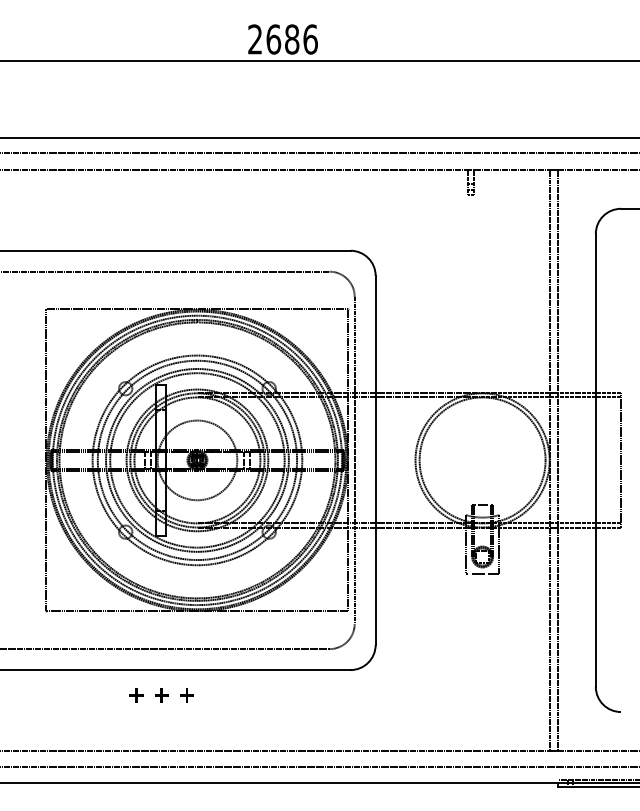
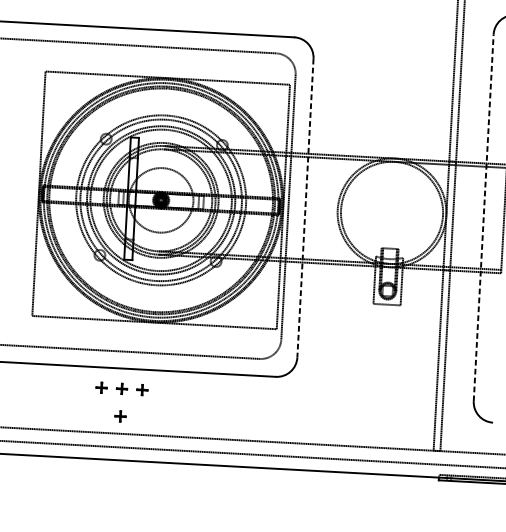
line: (595, 459) -> (483, 217), solid -> dashed
line: (375, 460) -> (305, 208), solid -> dashed
part: (161, 729) -> (120, 416), added

